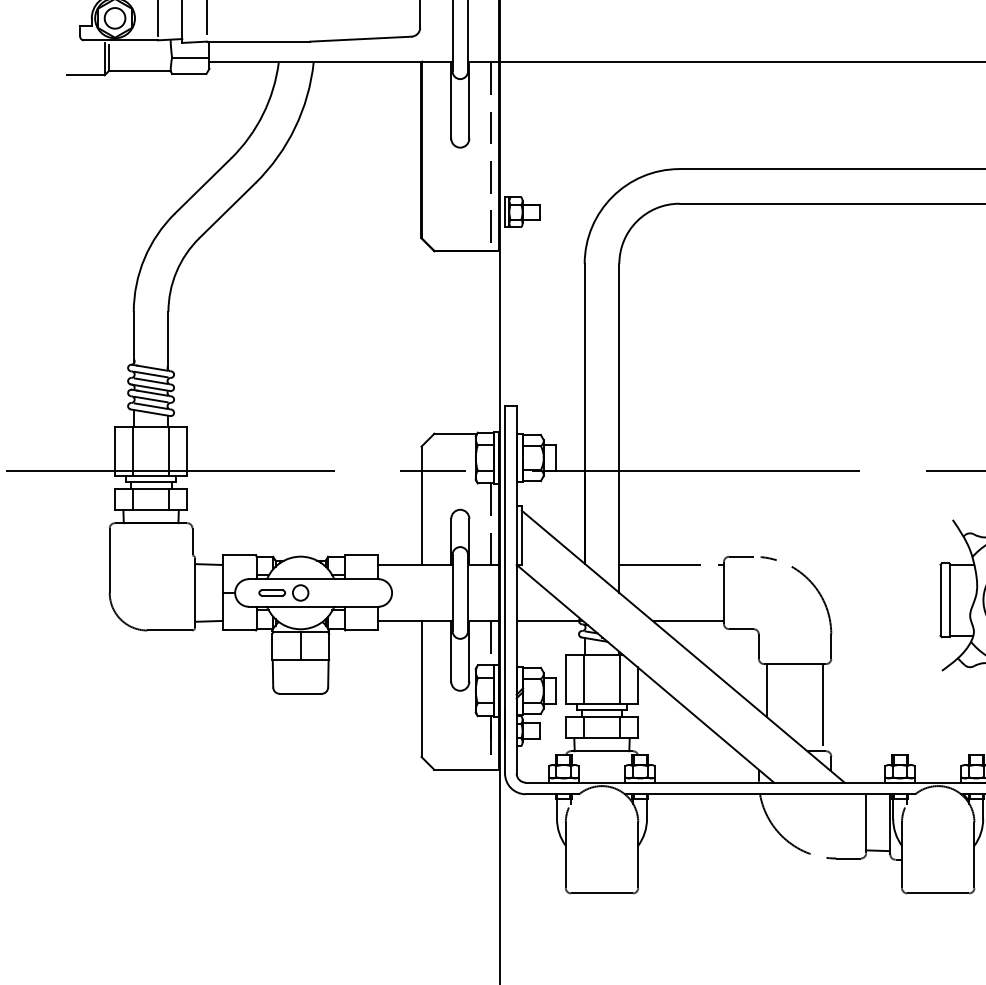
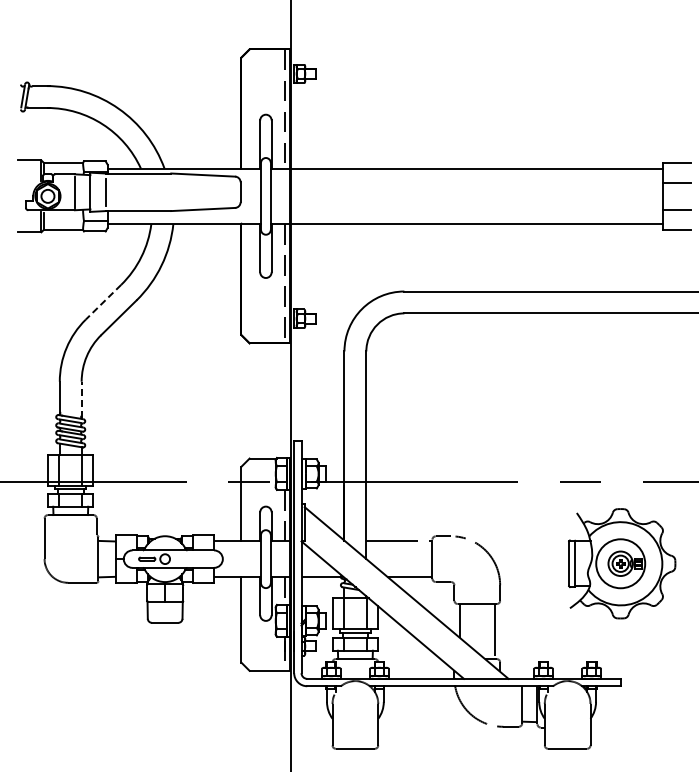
line: (203, 186) -> (103, 302), solid -> dashed
line: (168, 340) -> (81, 399), solid -> dashed

